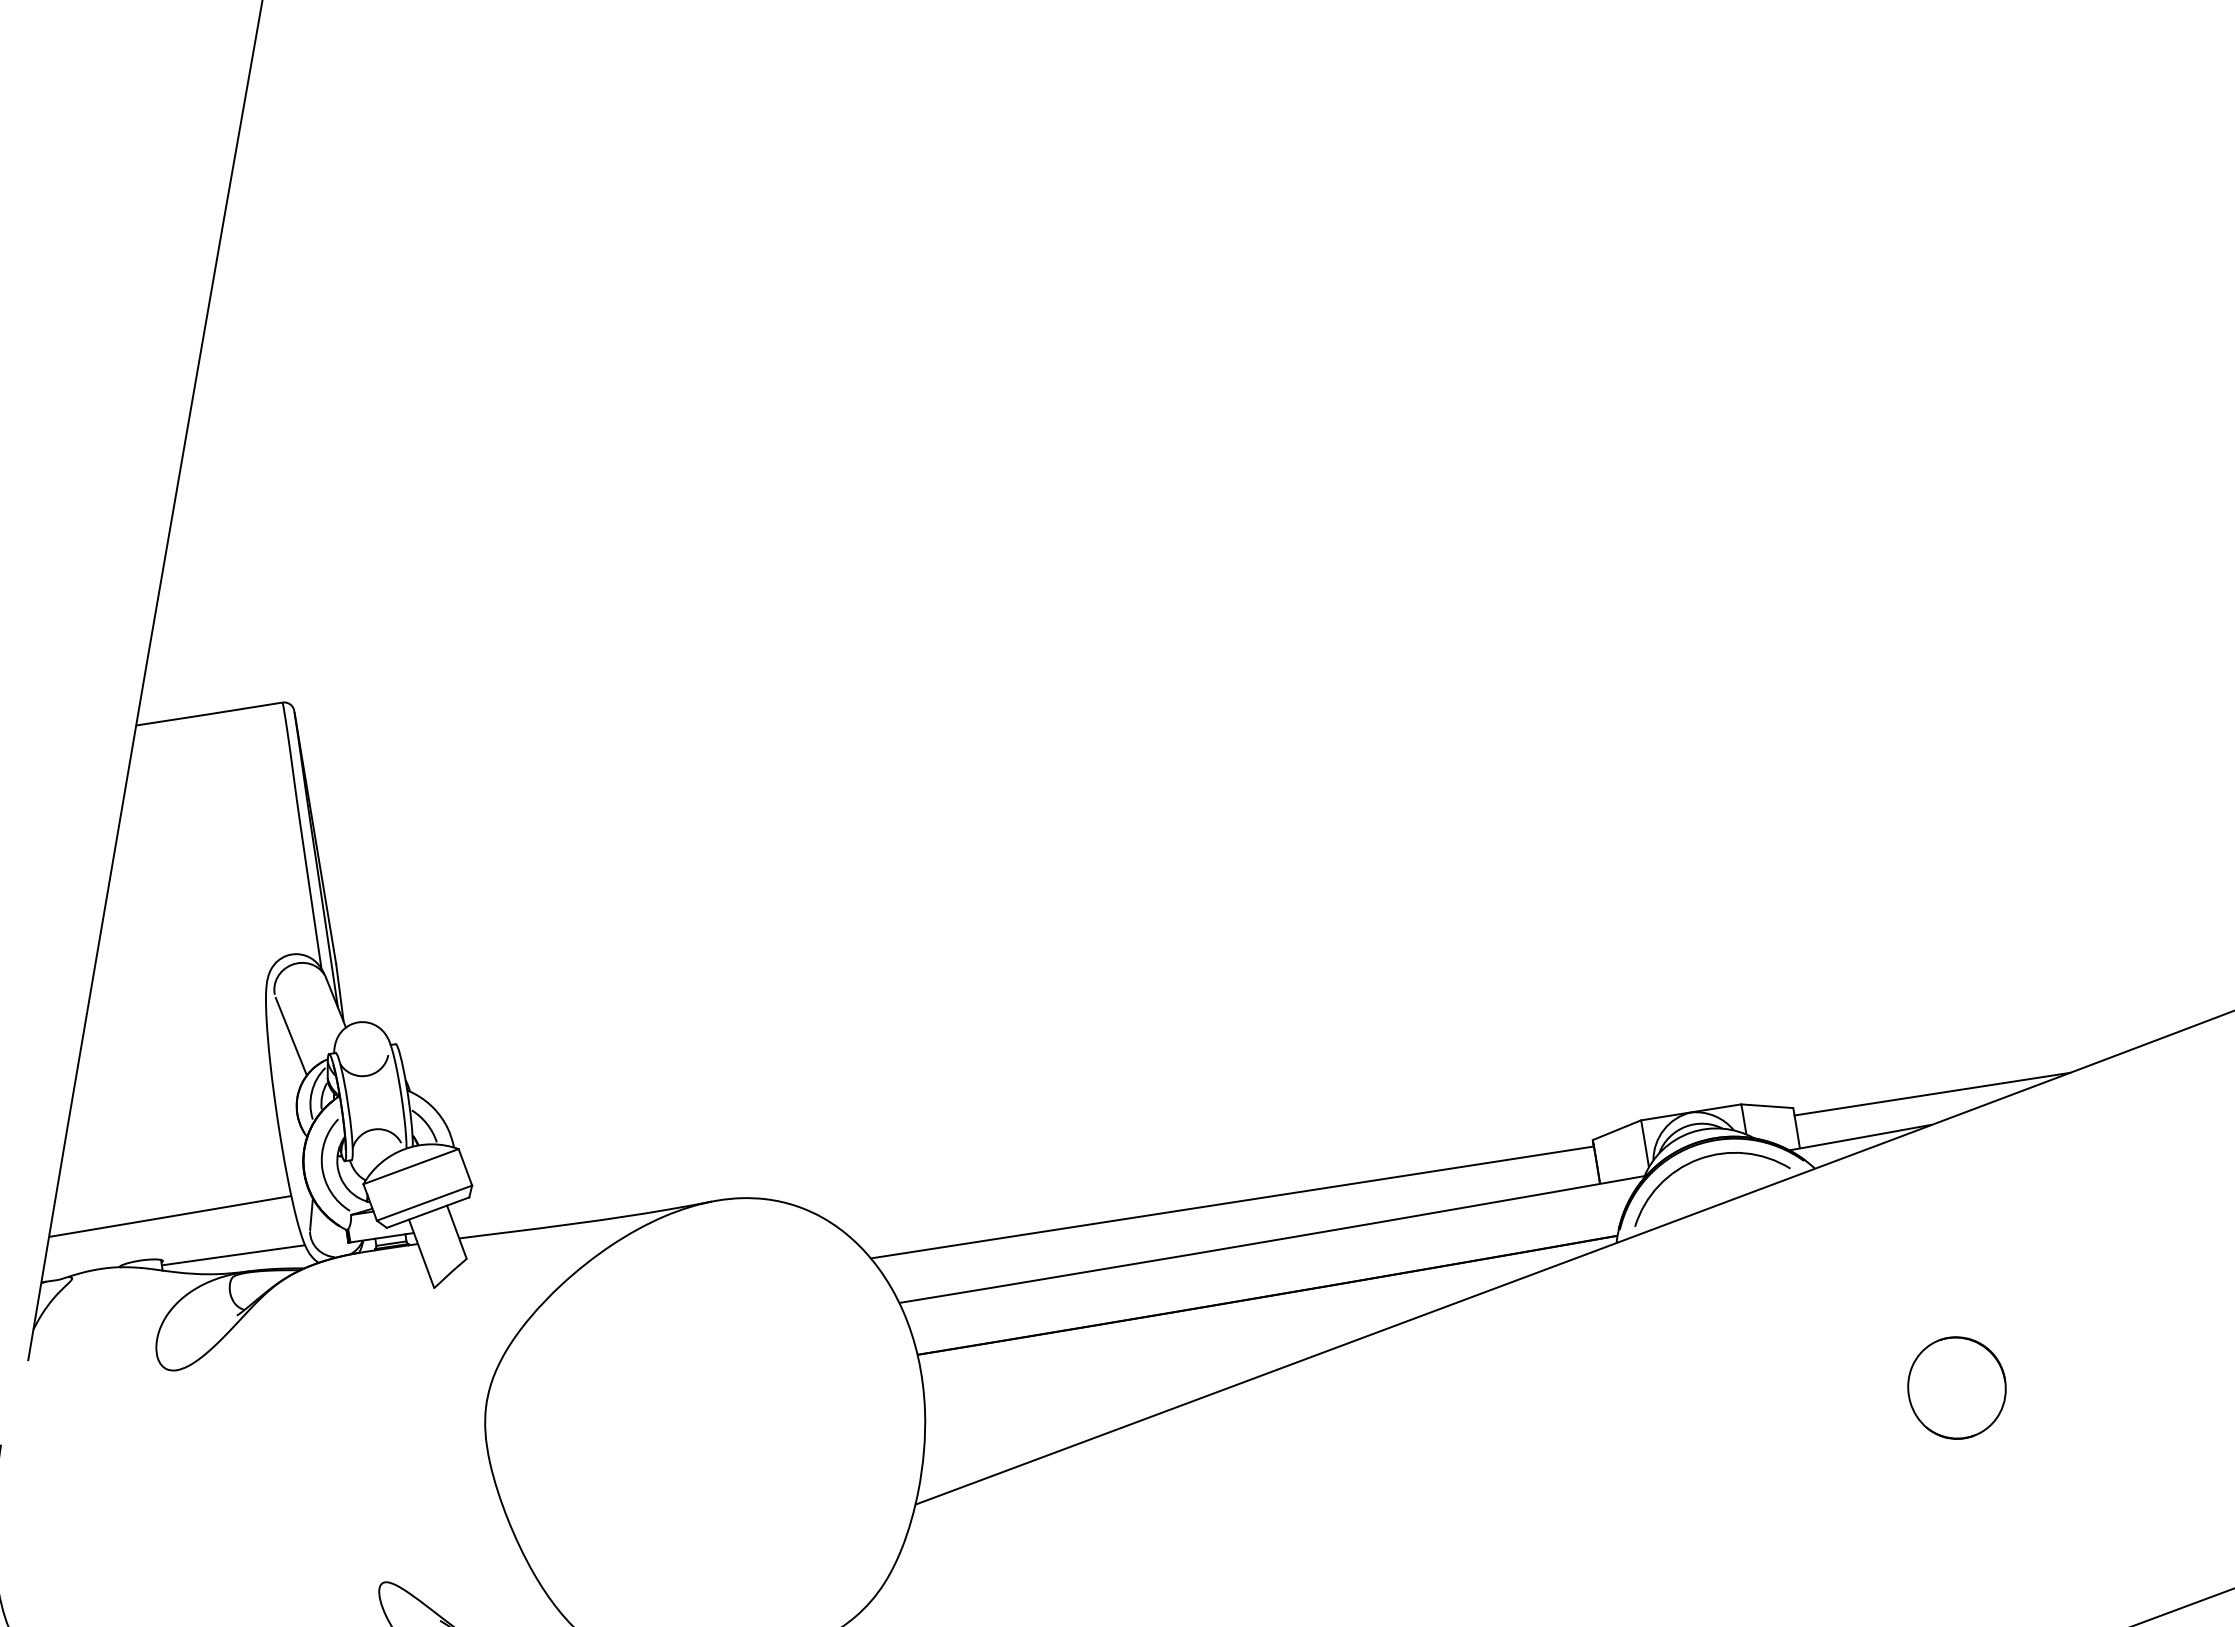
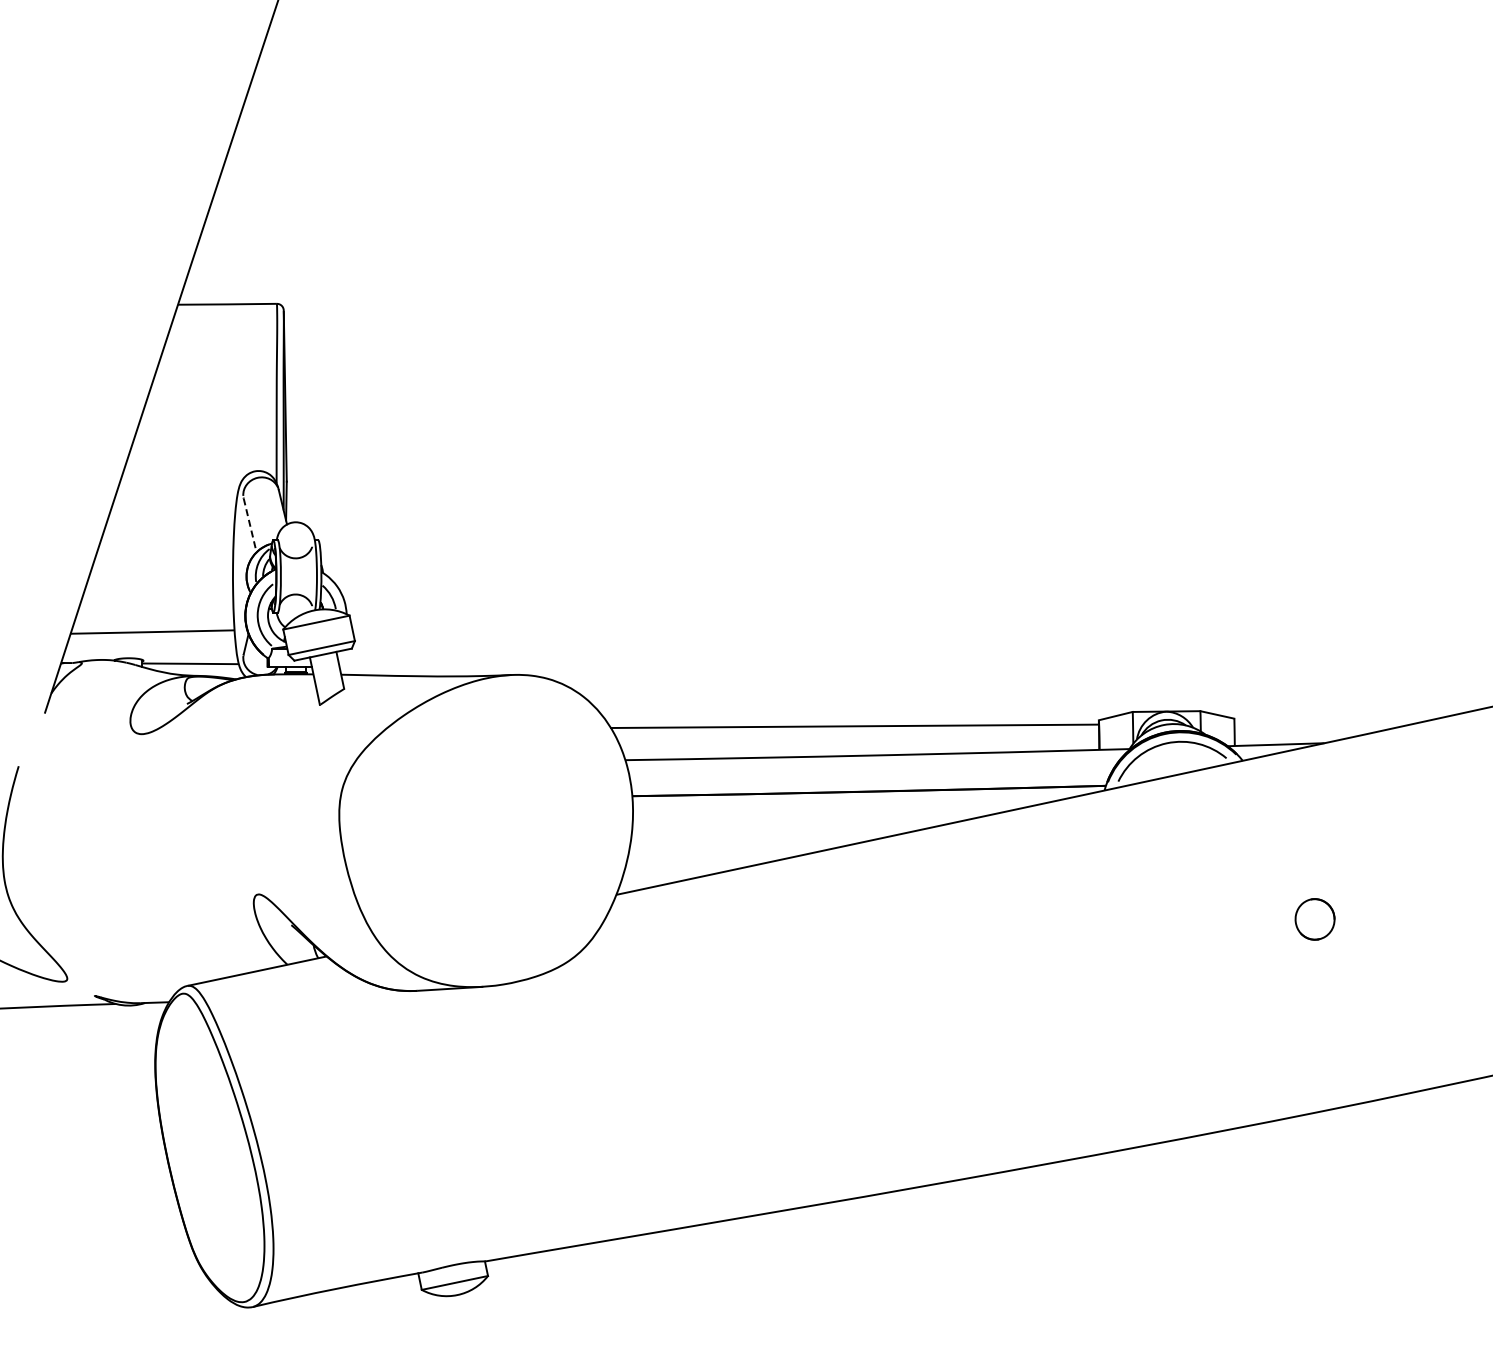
line: (291, 1037) -> (250, 525), solid -> dashed
line: (1932, 1093) -> (1327, 722), removed
part: (1956, 1388) -> (1314, 919), size x0.6

